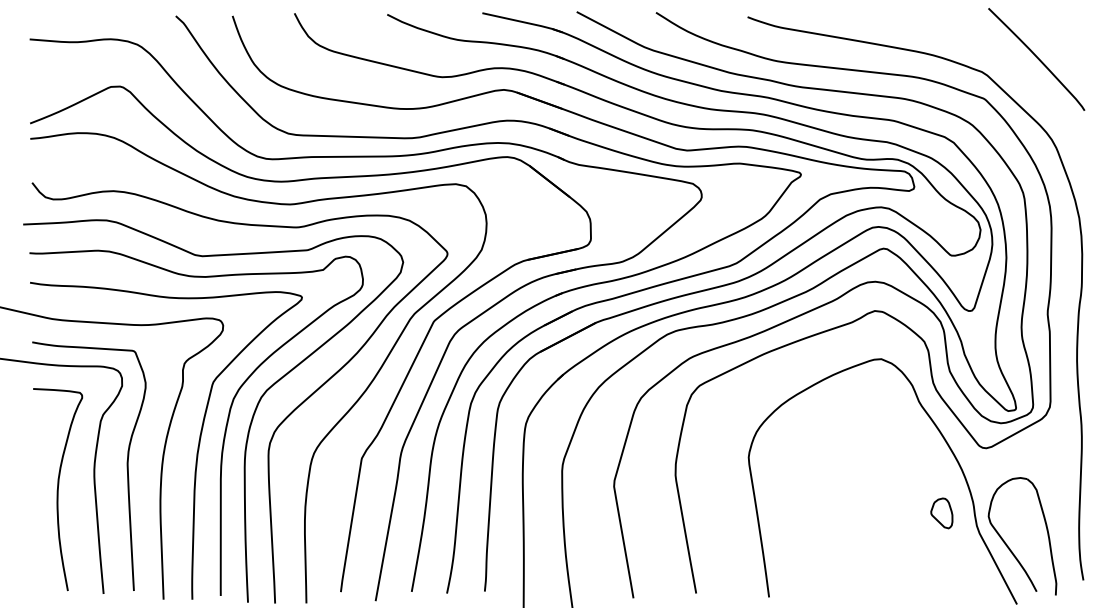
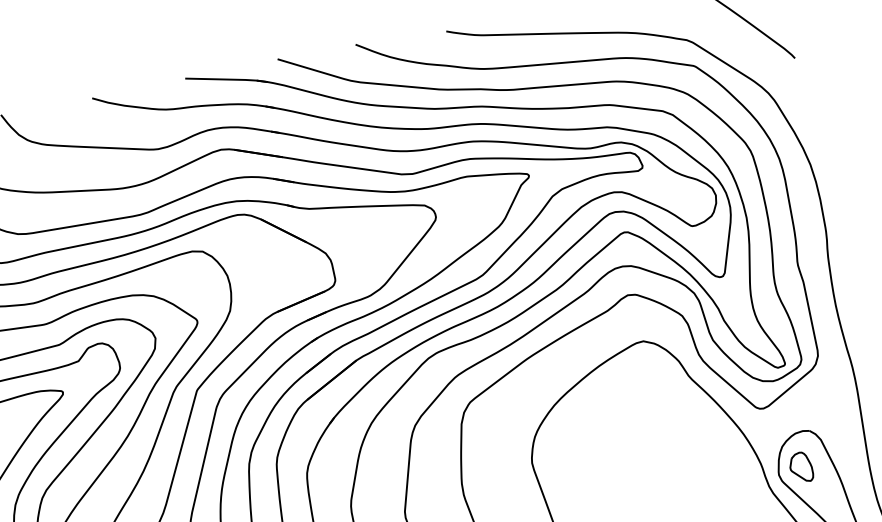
part: (941, 513) -> (800, 467), moved

